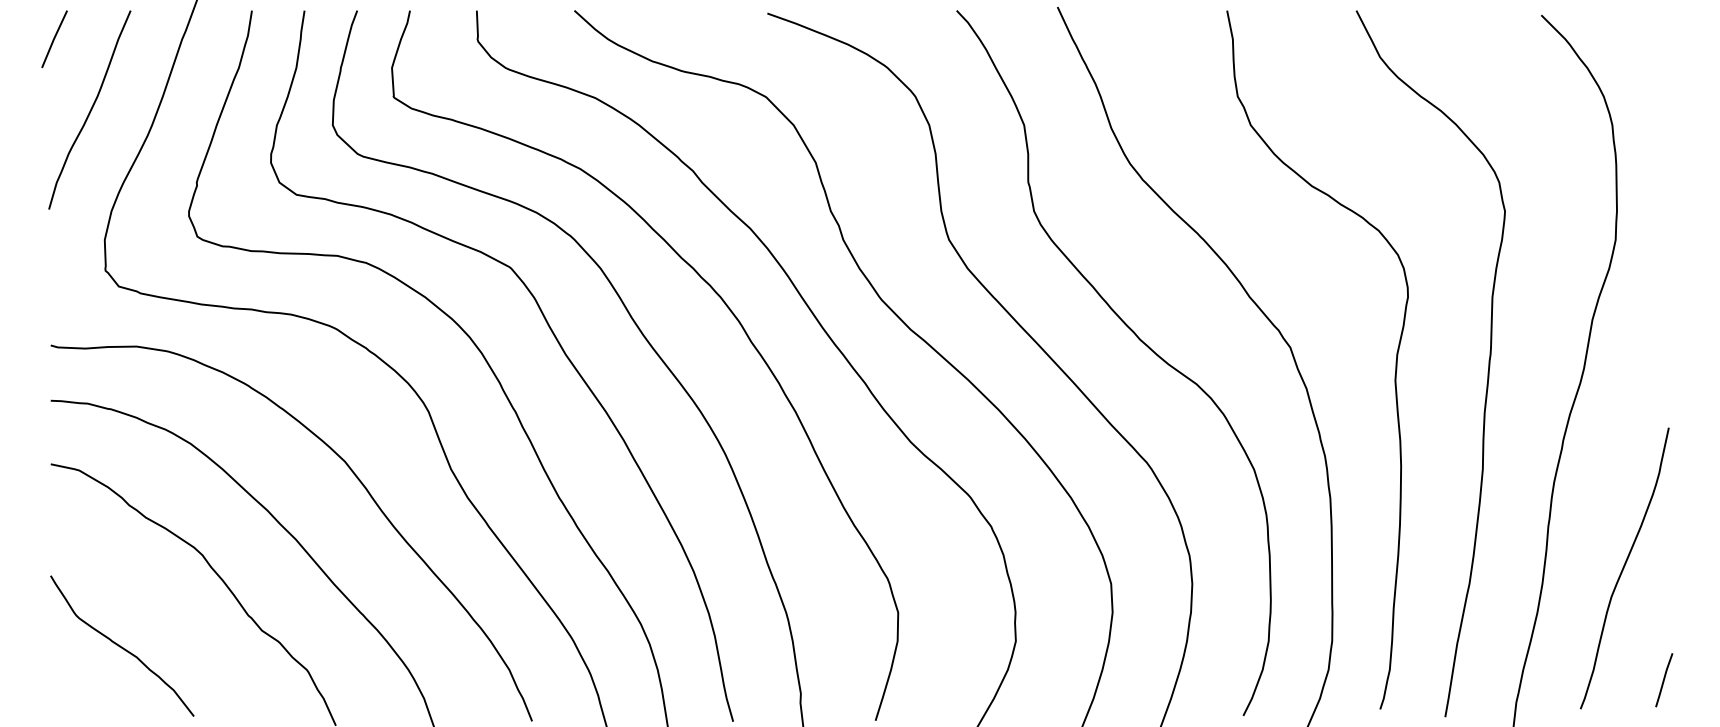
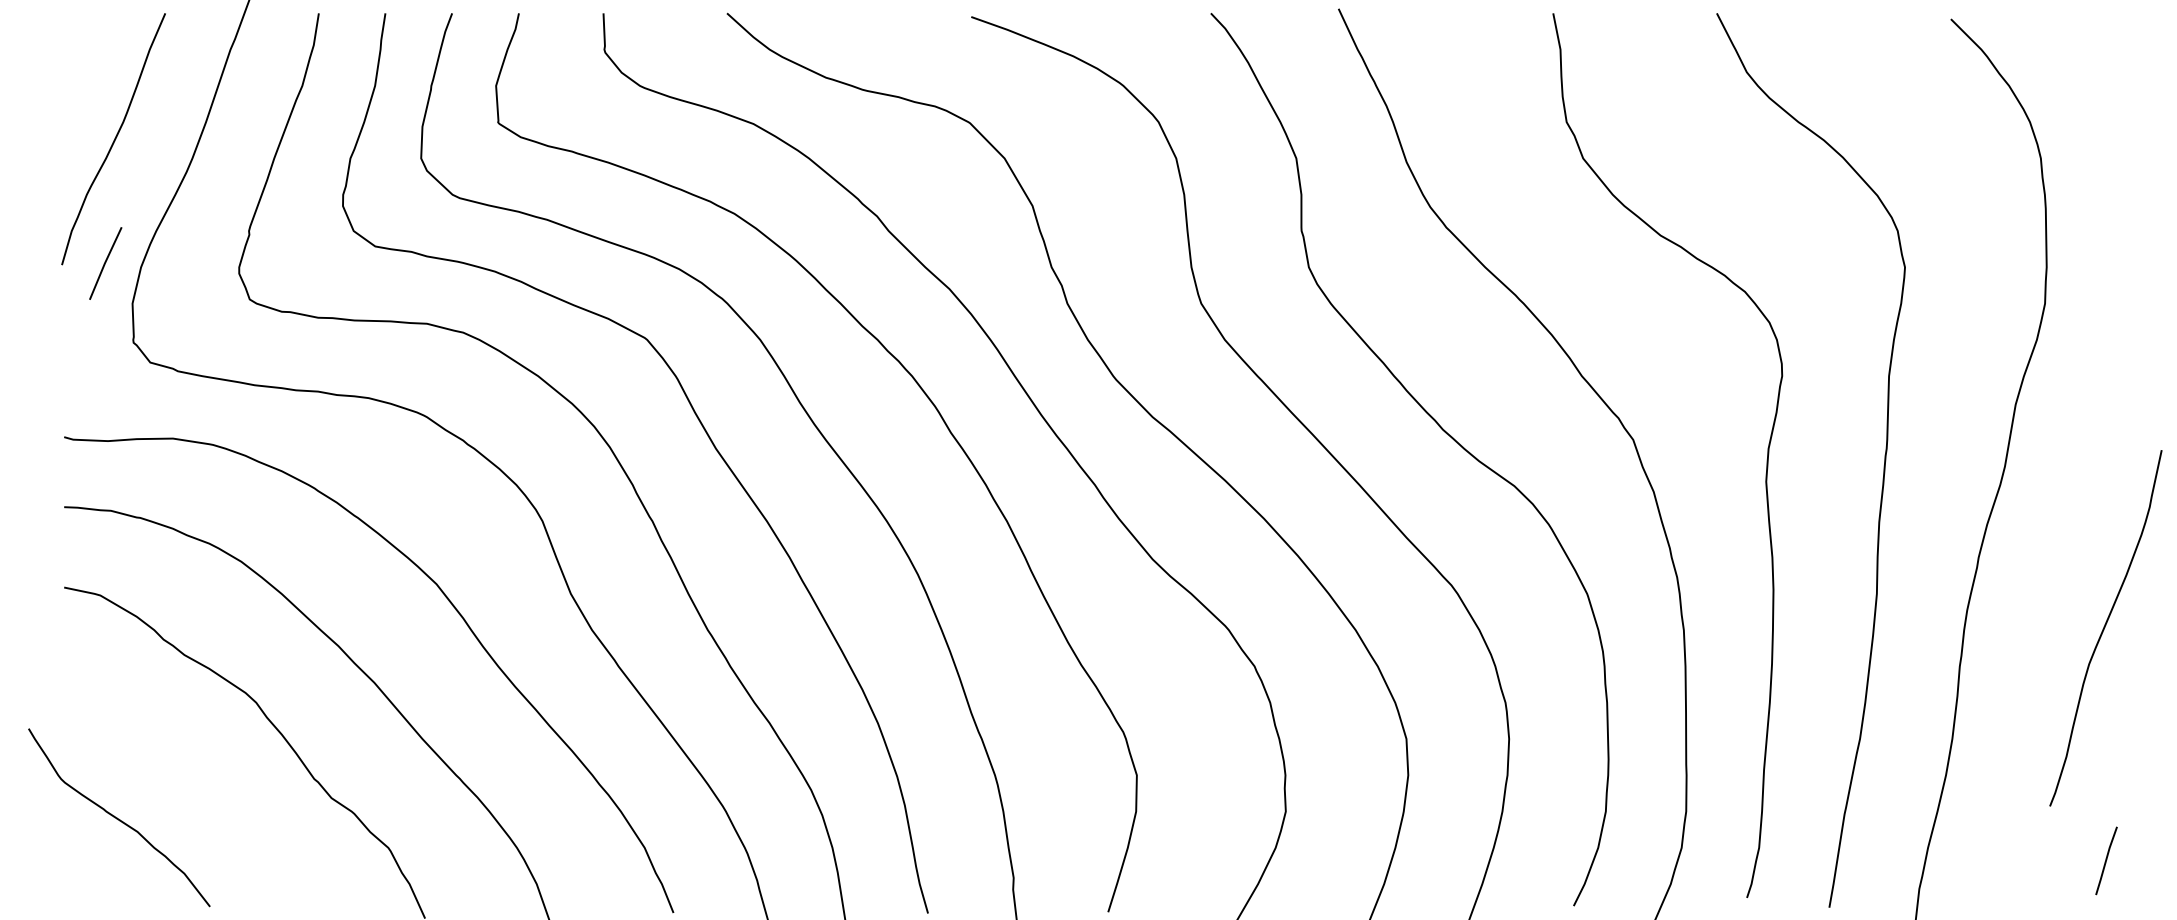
line: (54, 39) -> (105, 263), moved
curve: (1624, 568) -> (2105, 628), moved
curve: (122, 646) -> (119, 818), moved

